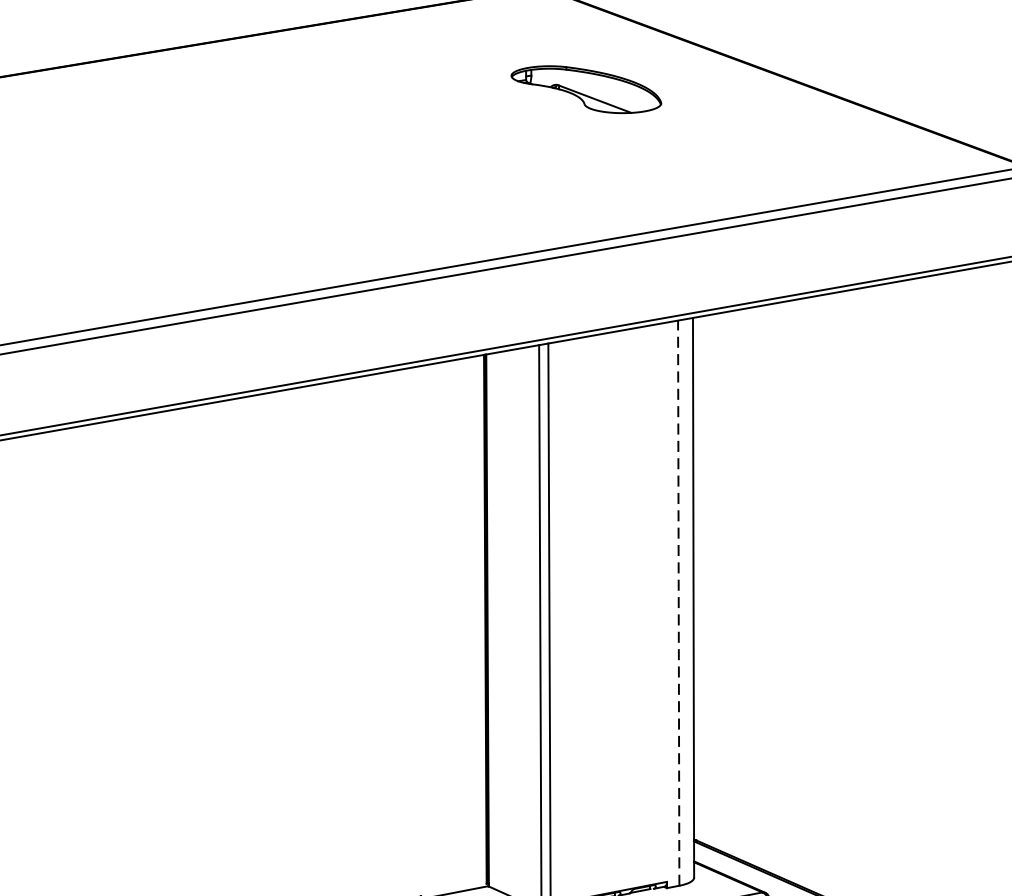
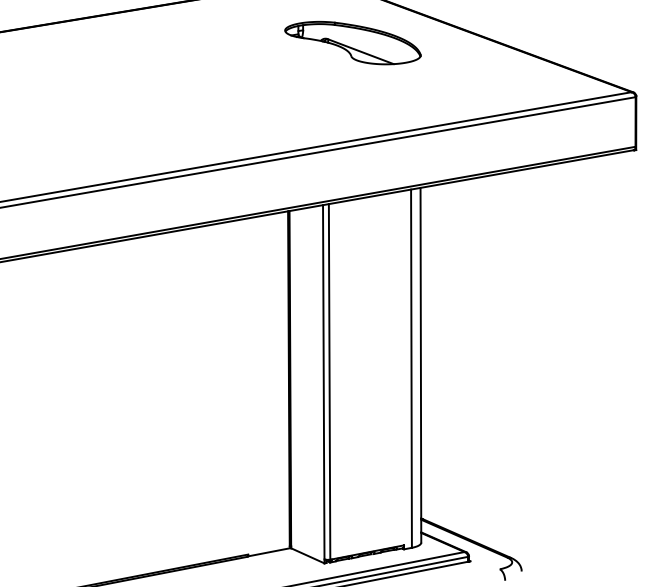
part: (585, 90) -> (352, 43), size x1.43
line: (678, 602) -> (411, 368), dashed -> solid

